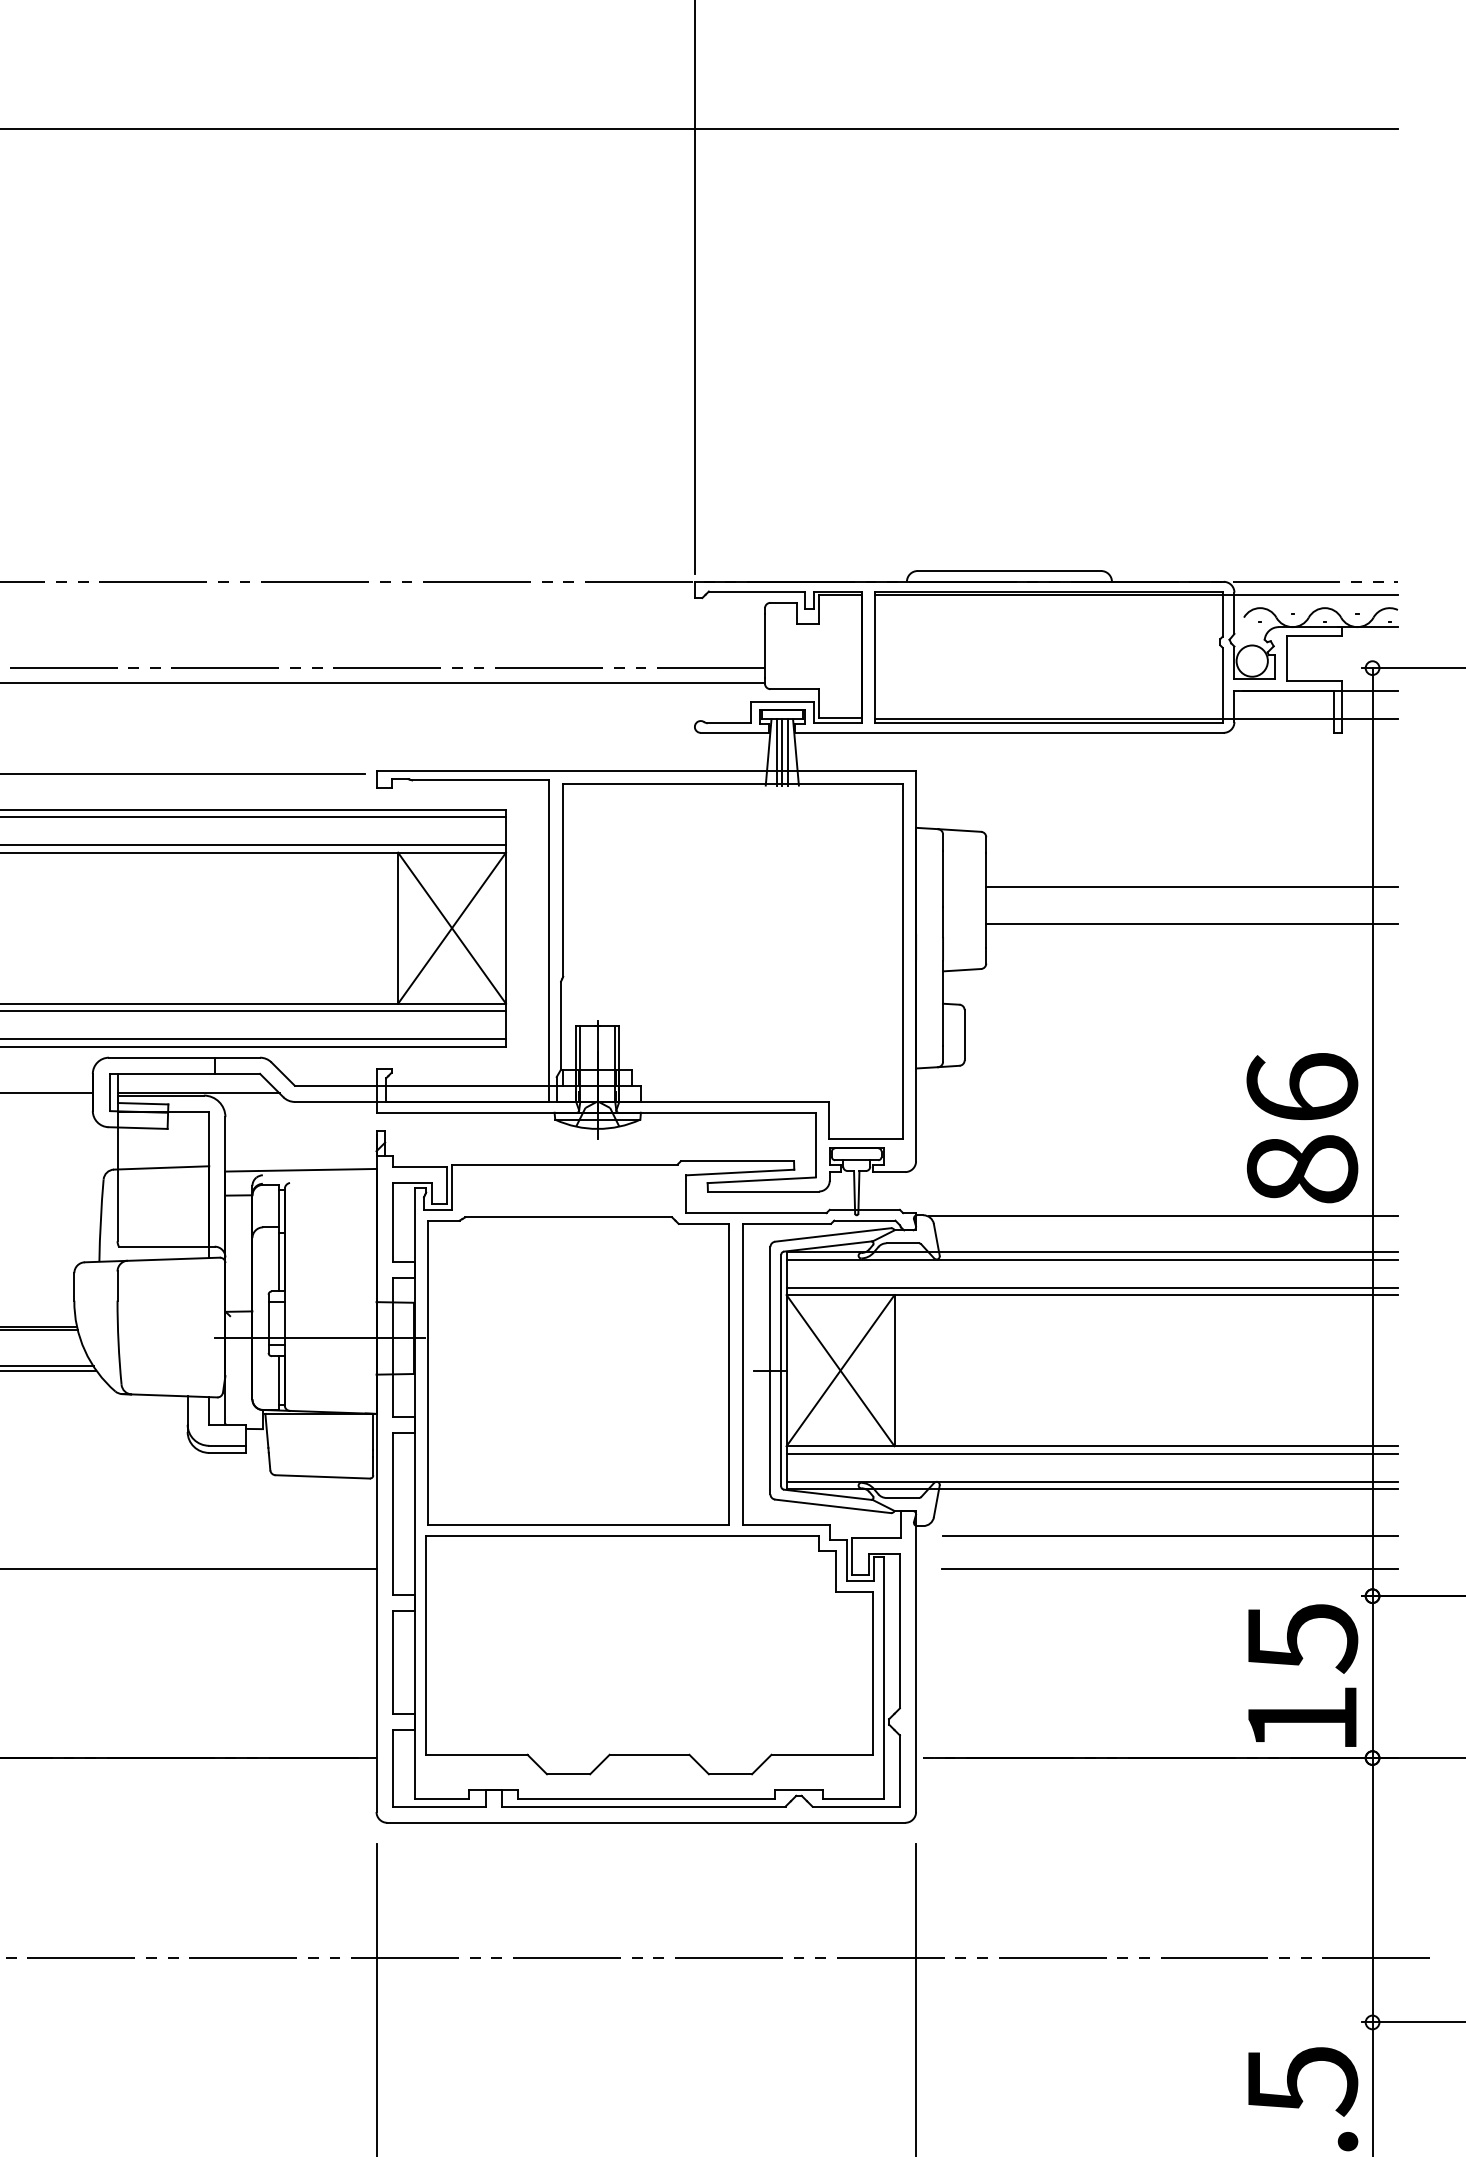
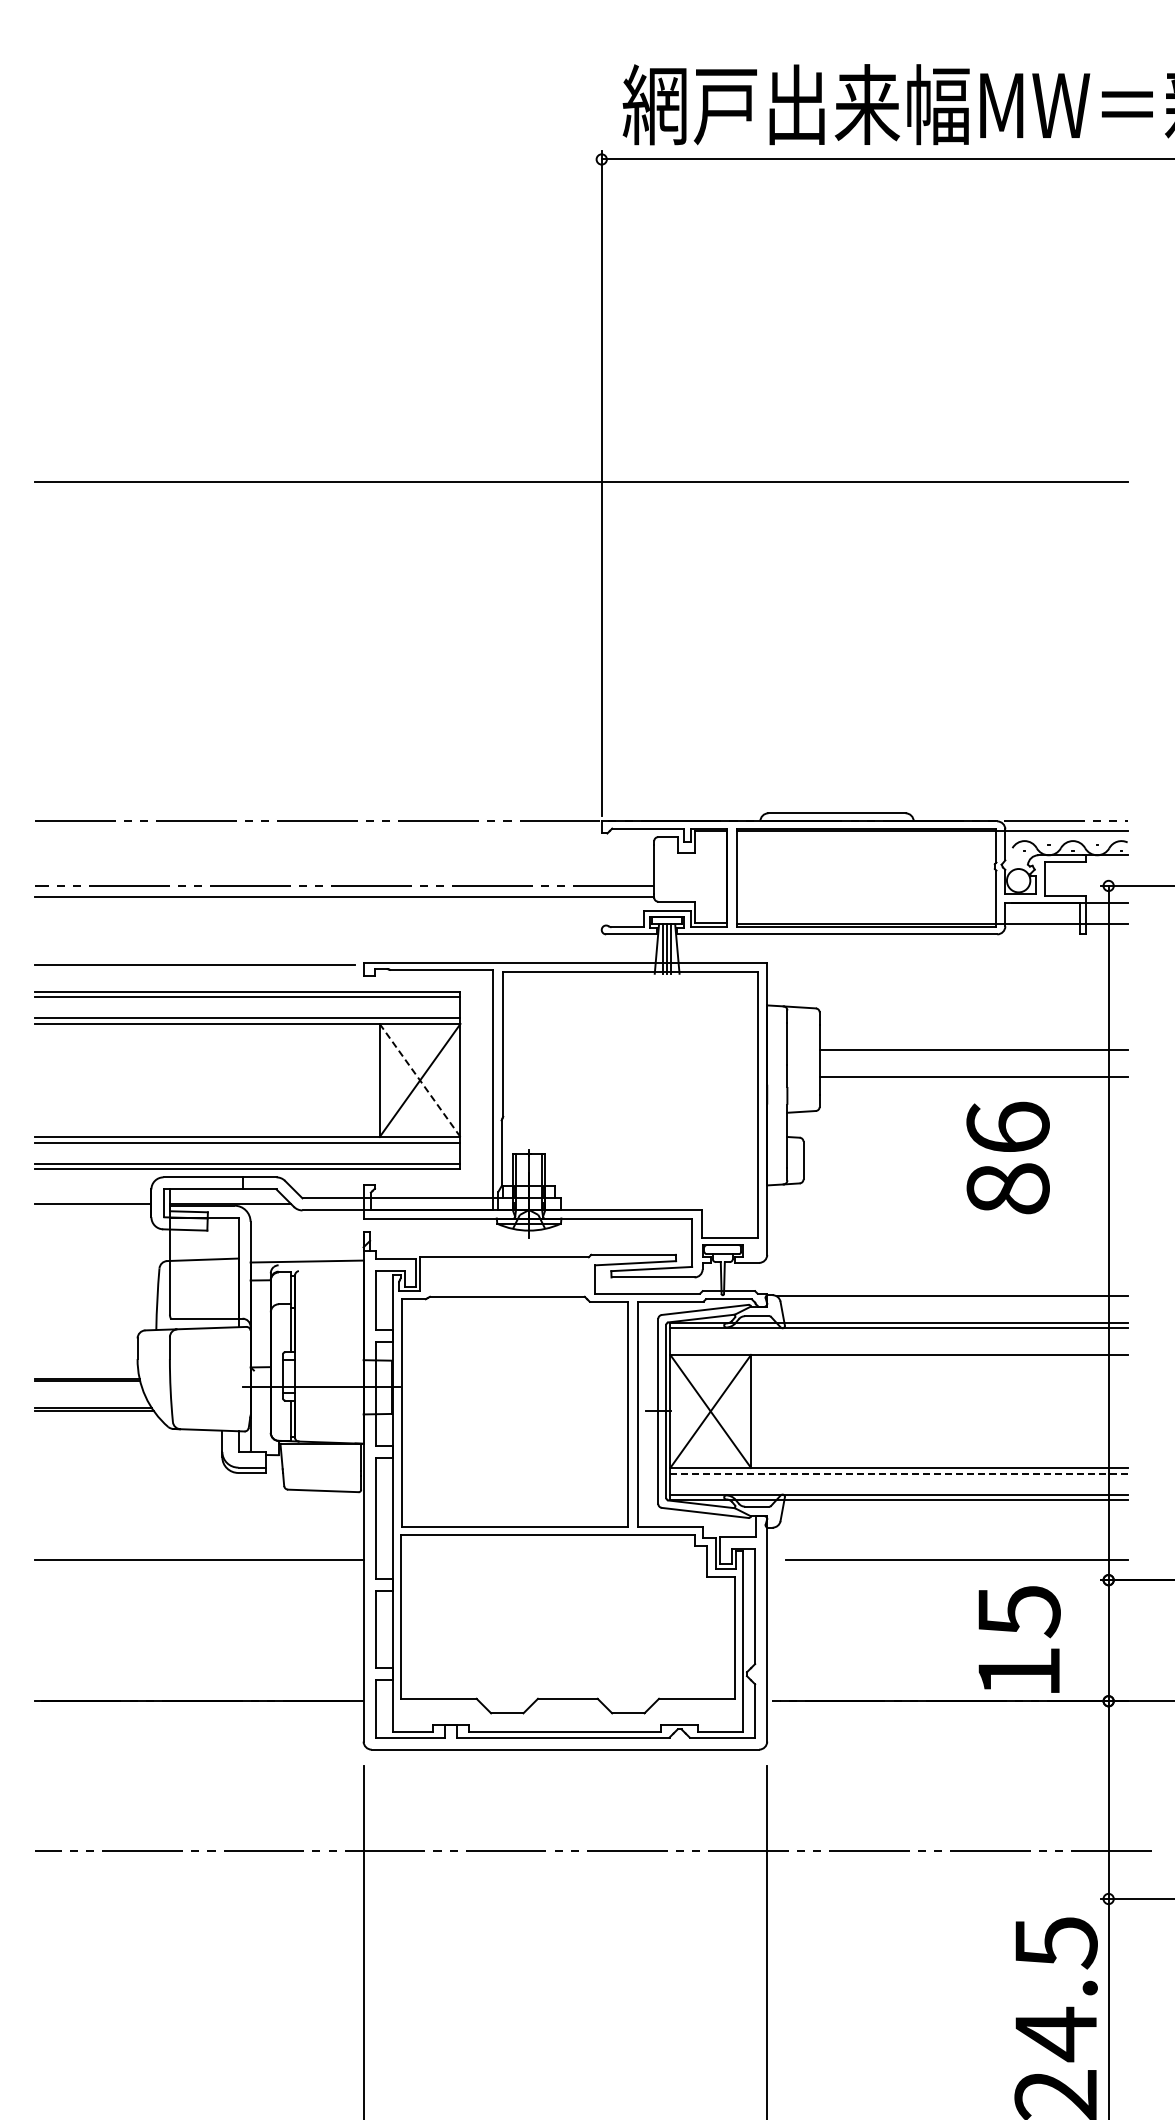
line: (451, 928) -> (419, 1080), solid -> dashed
text: (1301, 1127) -> (1007, 1157), moved
line: (1091, 1287) -> (898, 1349), removed
line: (1091, 1453) -> (898, 1473), solid -> dashed
line: (1170, 1535) -> (957, 1534), removed
text: (1302, 1675) -> (1019, 1639), moved

